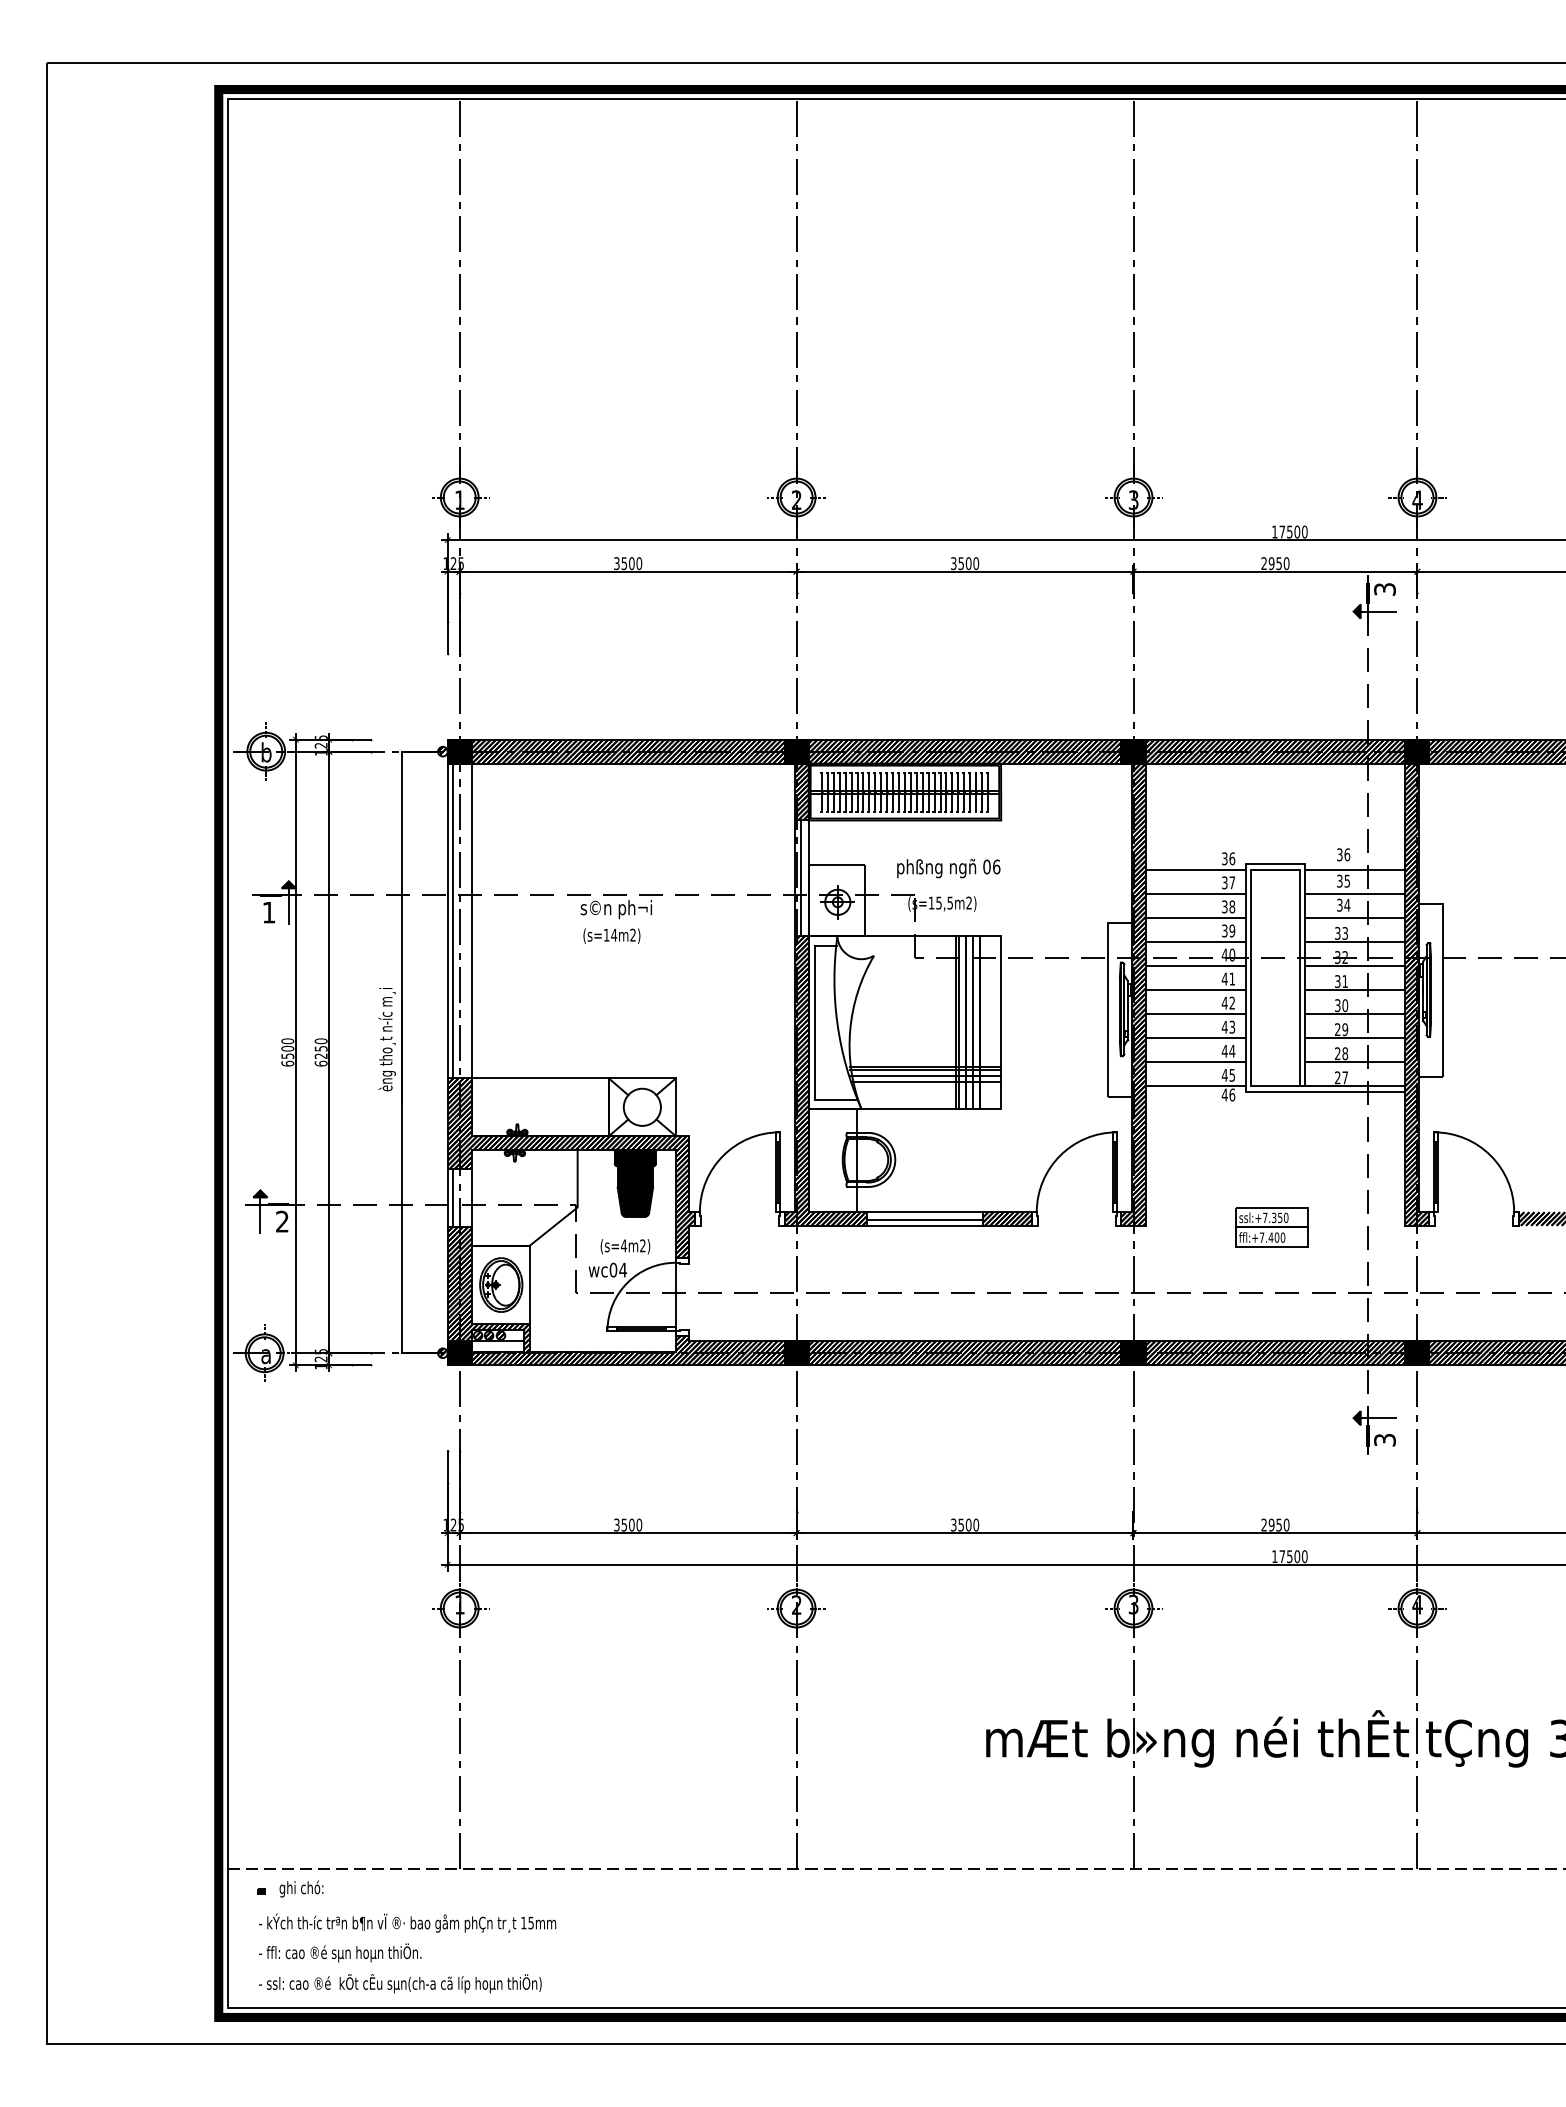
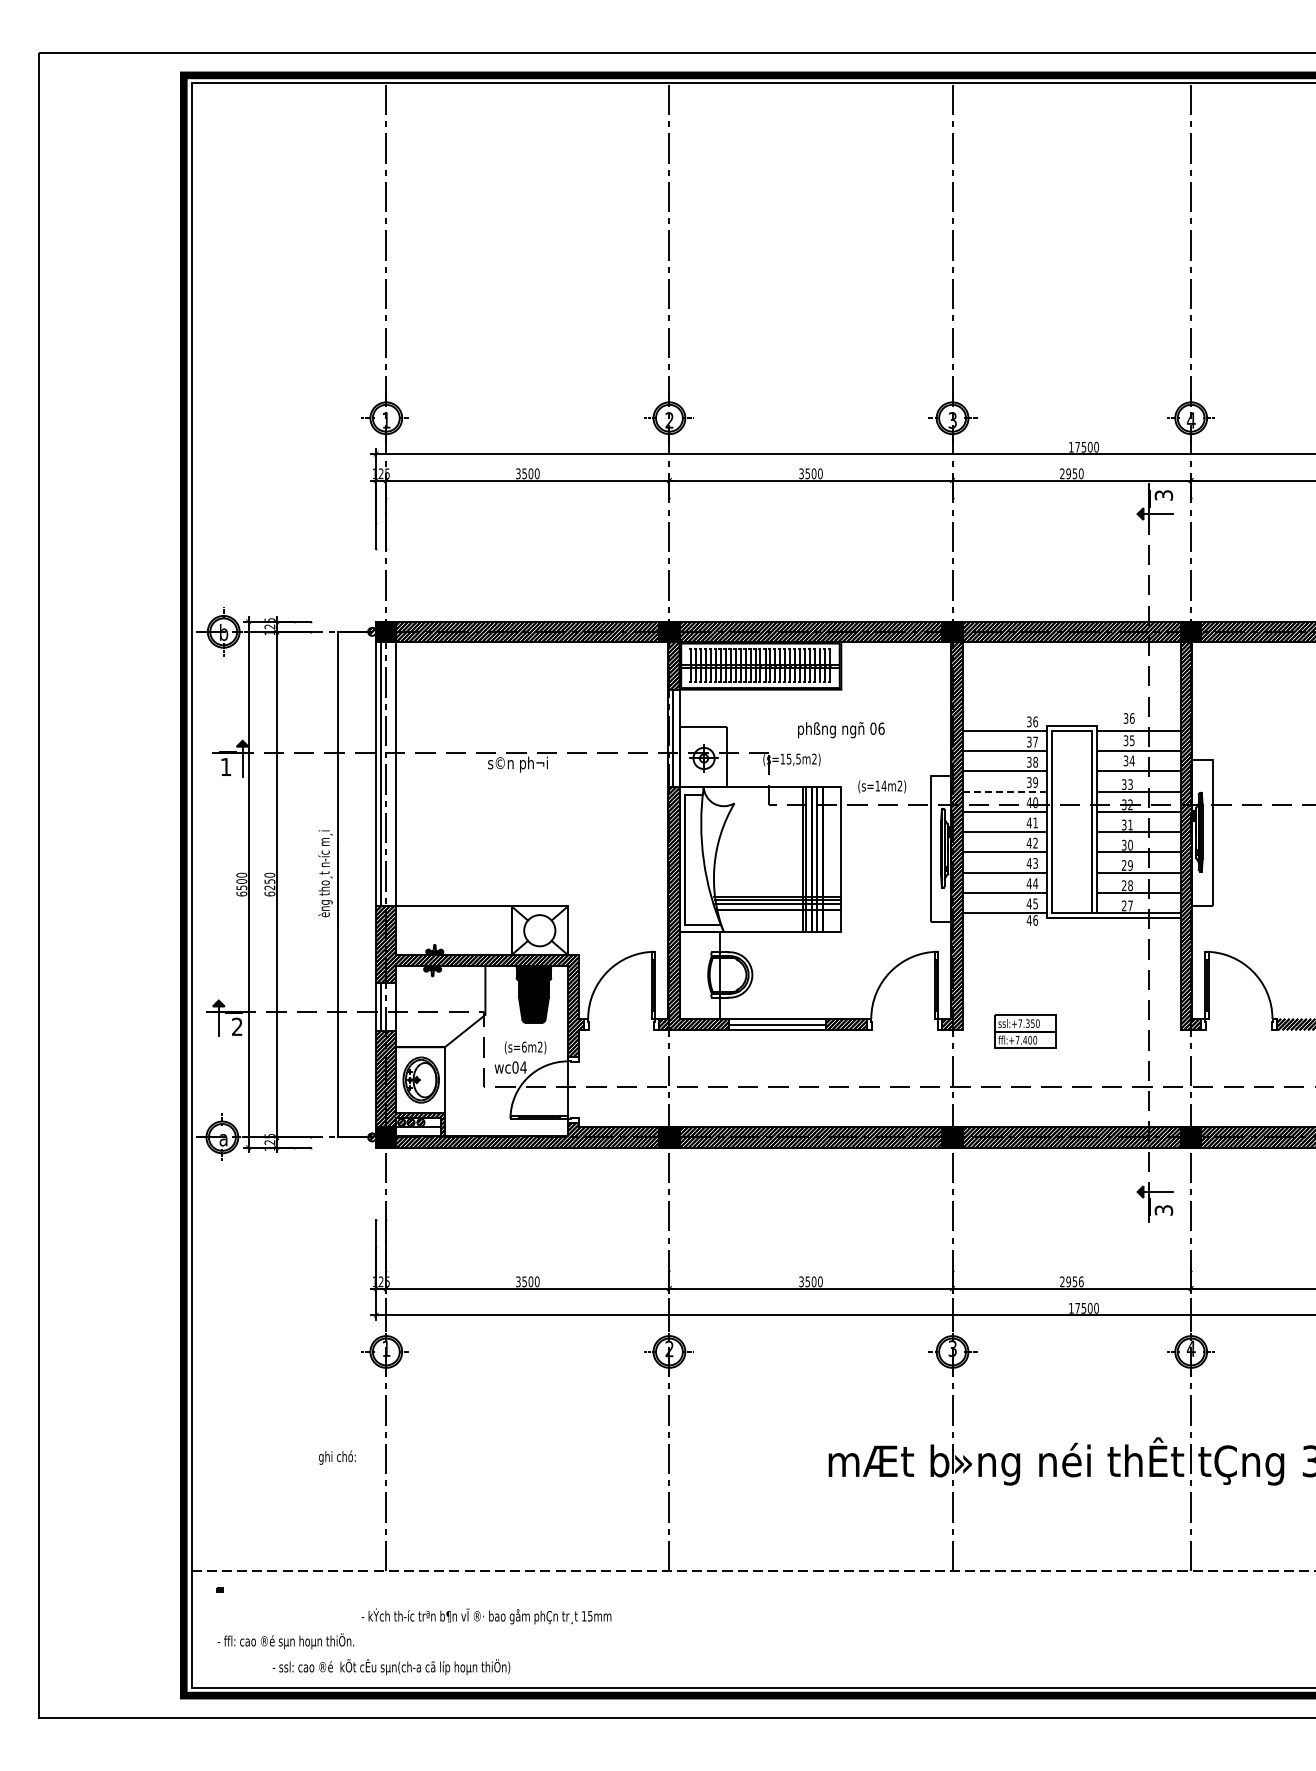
text: (948, 869) -> (841, 730), moved
text: (612, 935) -> (882, 786), moved
line: (1195, 941) -> (1004, 791), solid -> dashed
part: (1271, 1227) -> (1025, 1031), moved
text: (622, 1245) -> (523, 1046), (s=4m2) -> (s=6m2)
text: (1286, 1524) -> (1081, 1281), 2950 -> 2956
text: (301, 1888) -> (337, 1457), moved
text: (407, 1923) -> (486, 1616), moved
text: (400, 1984) -> (391, 1667), moved

